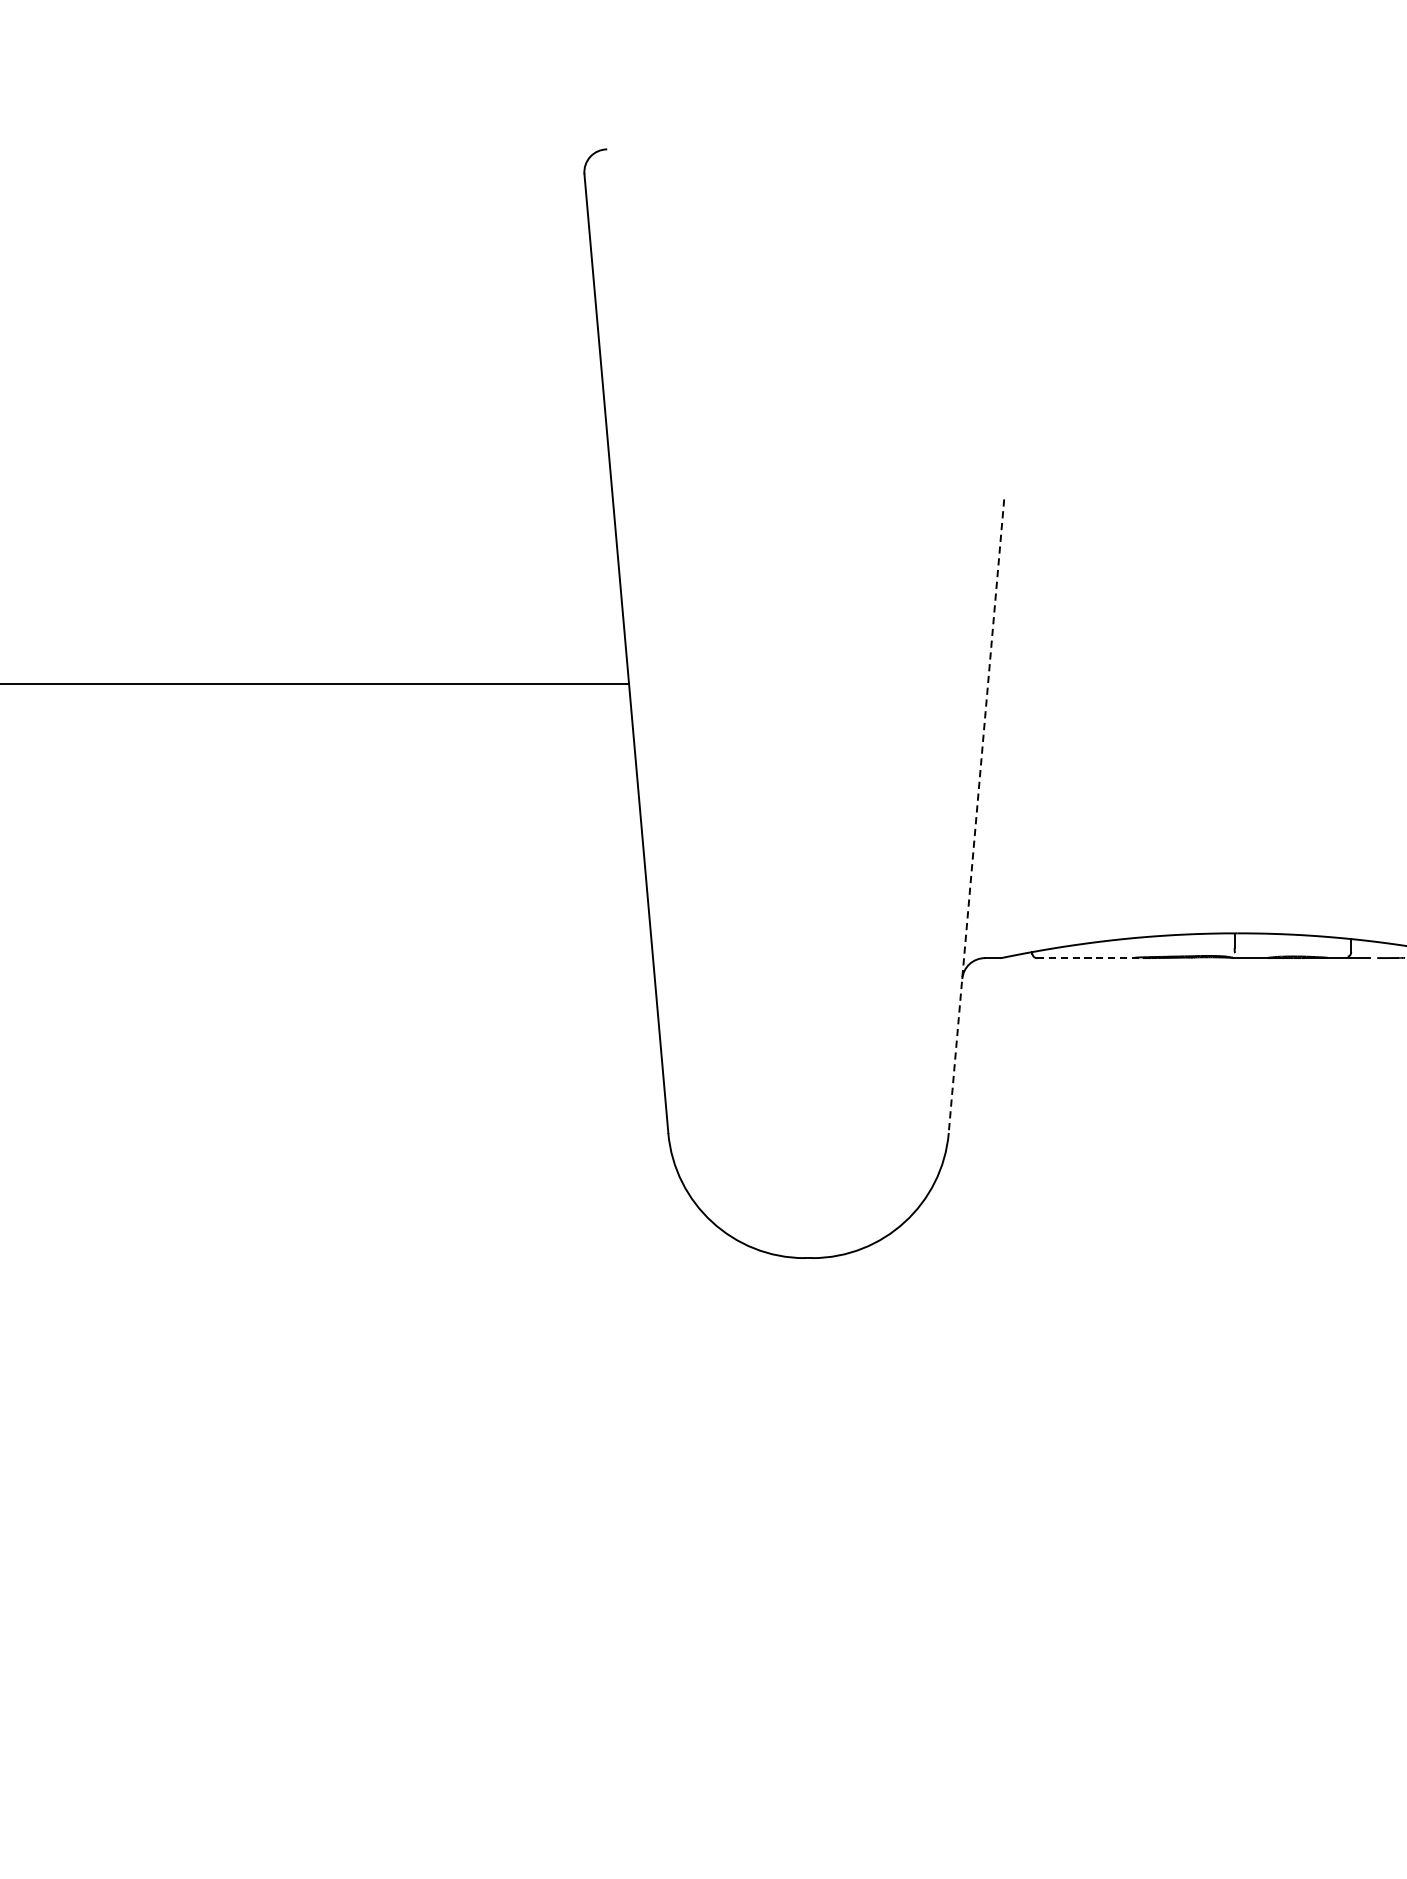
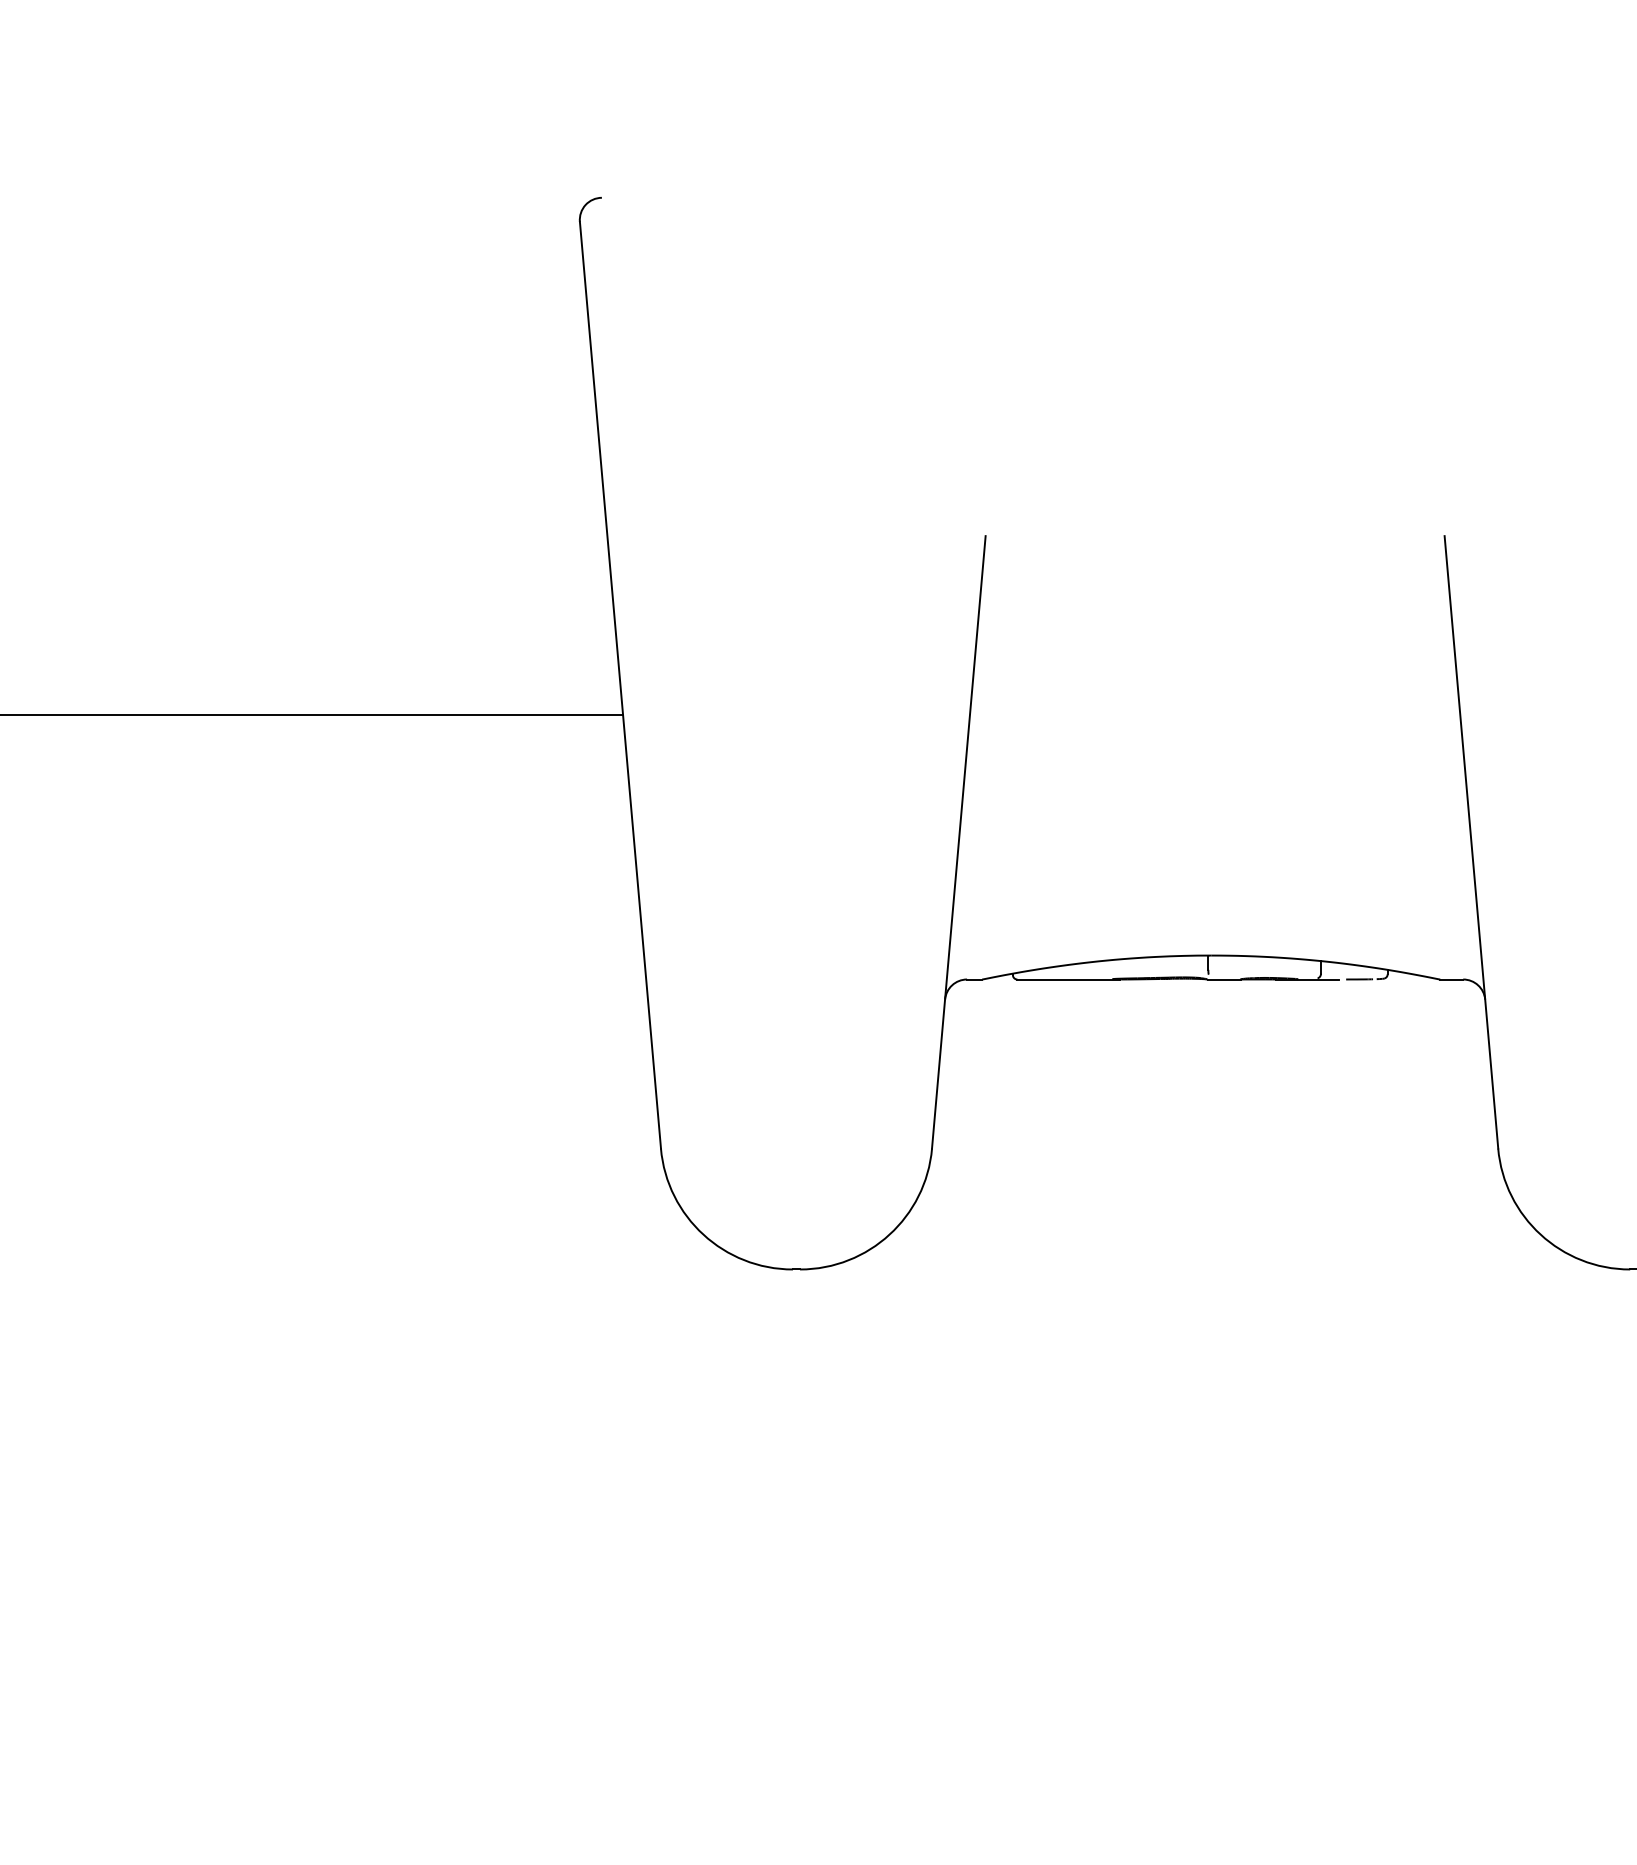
line: (976, 816) -> (958, 842), dashed -> solid
line: (1089, 958) -> (1068, 979), dashed -> solid

